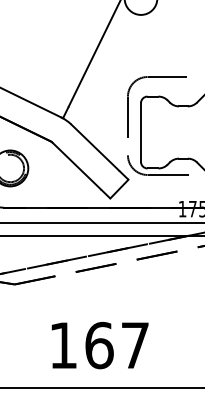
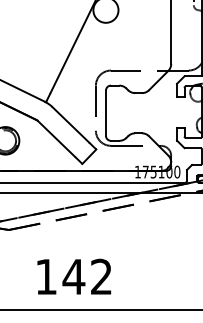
text: (115, 344) -> (86, 276), 167 -> 142

